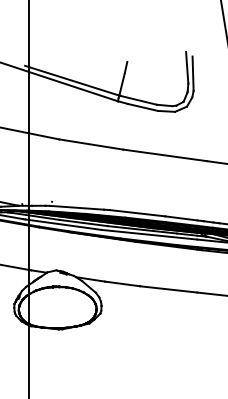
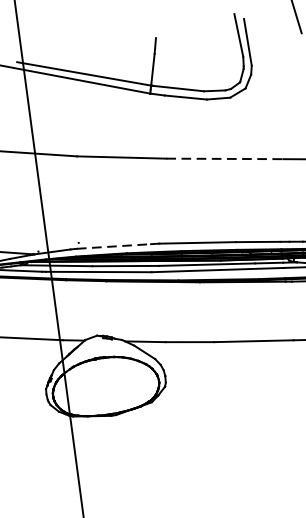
line: (165, 155) -> (225, 159), solid -> dashed
line: (77, 207) -> (114, 246), solid -> dashed

